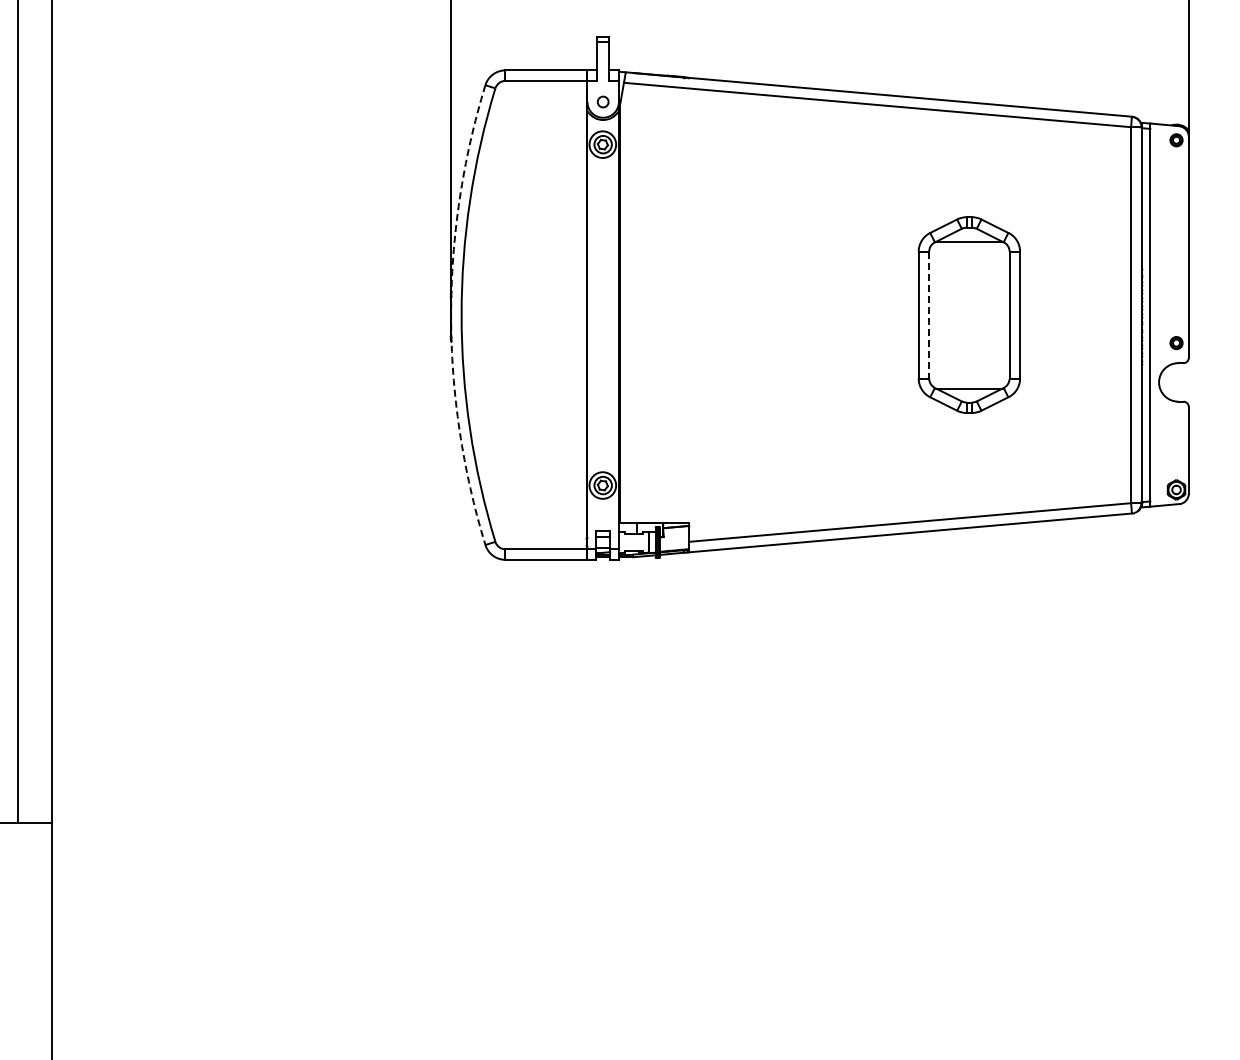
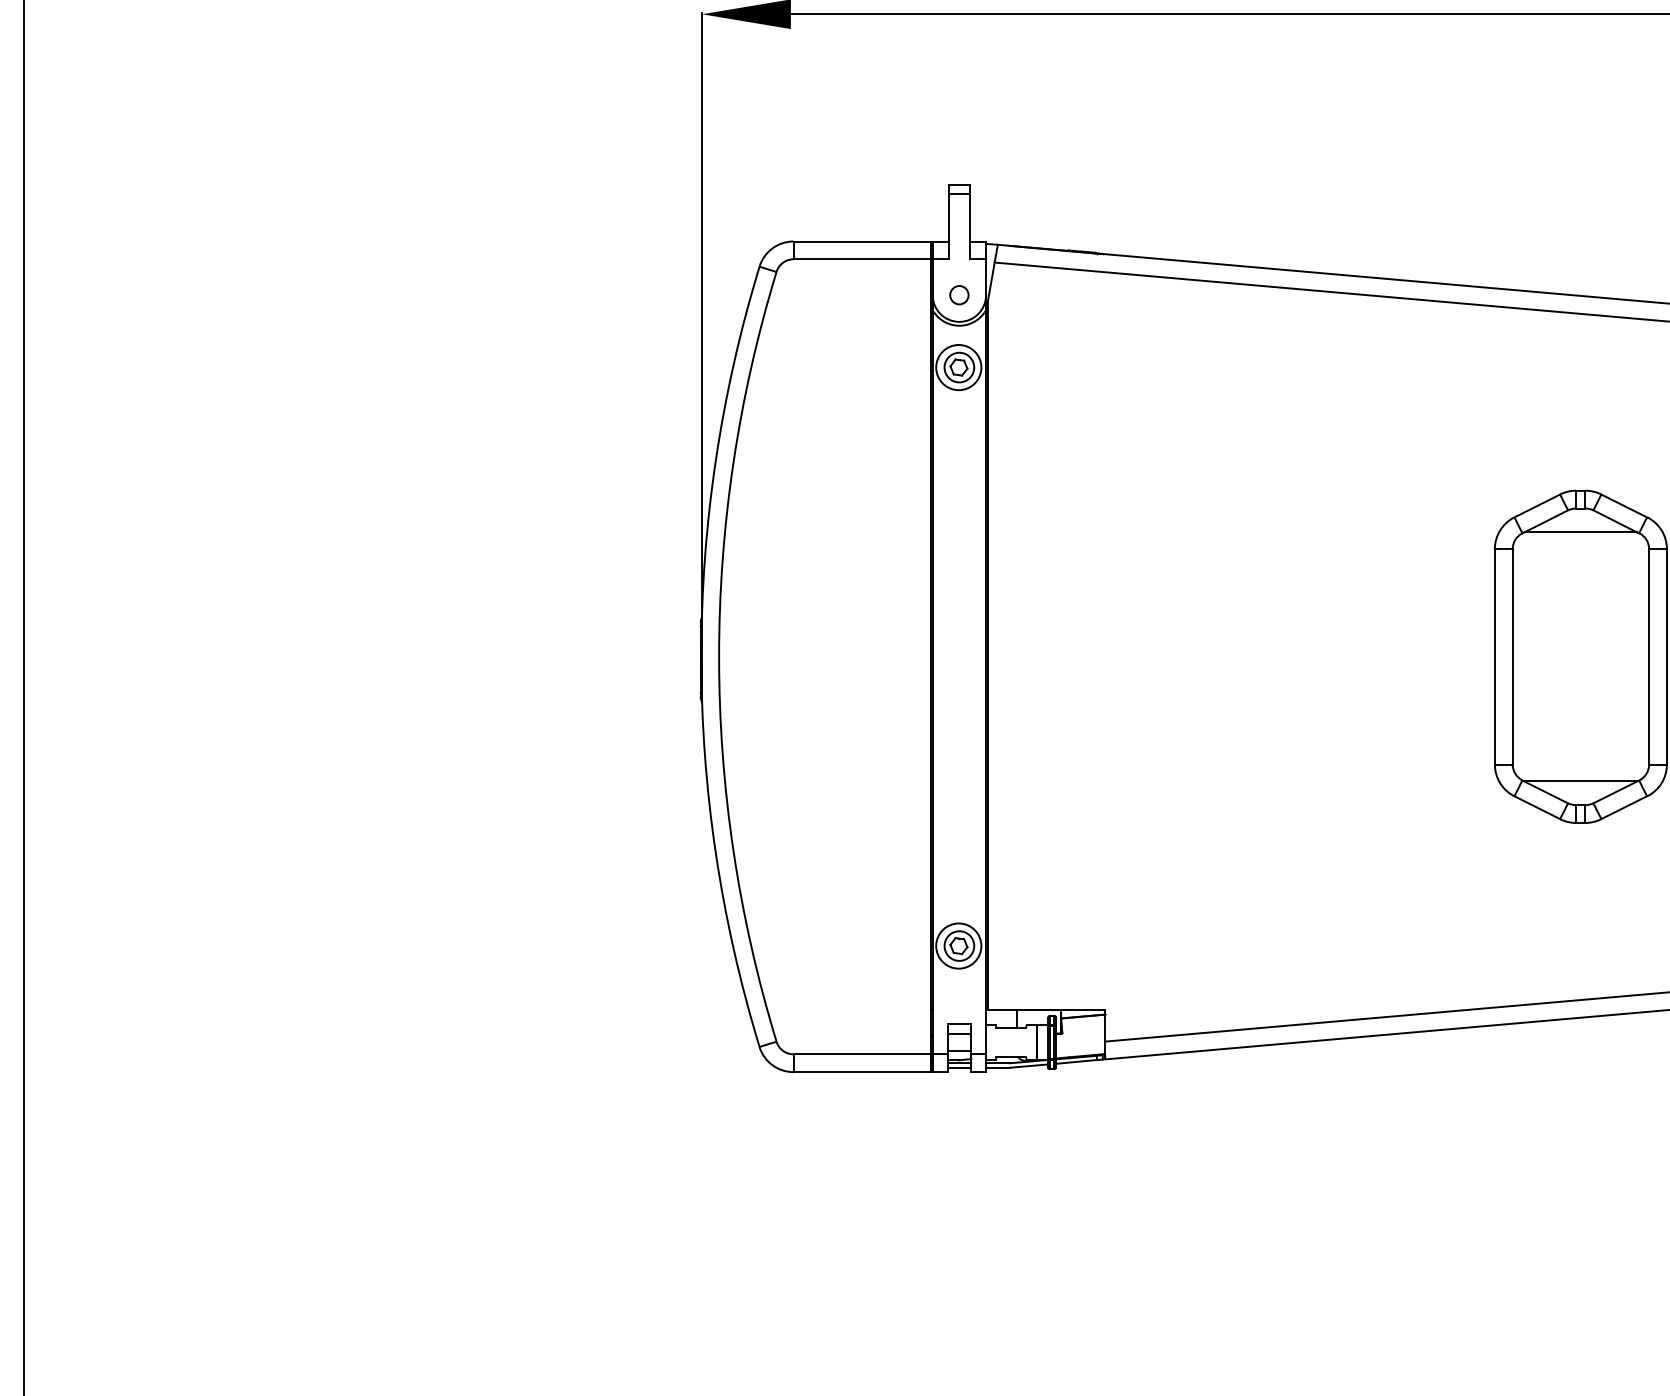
arc: (451, 315) -> (701, 657), dashed -> solid
line: (929, 315) -> (1513, 657), dashed -> solid

